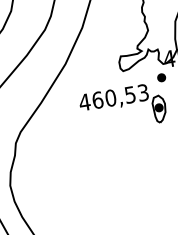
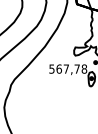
text: (114, 96) -> (68, 68), 460,53 -> 567,78

